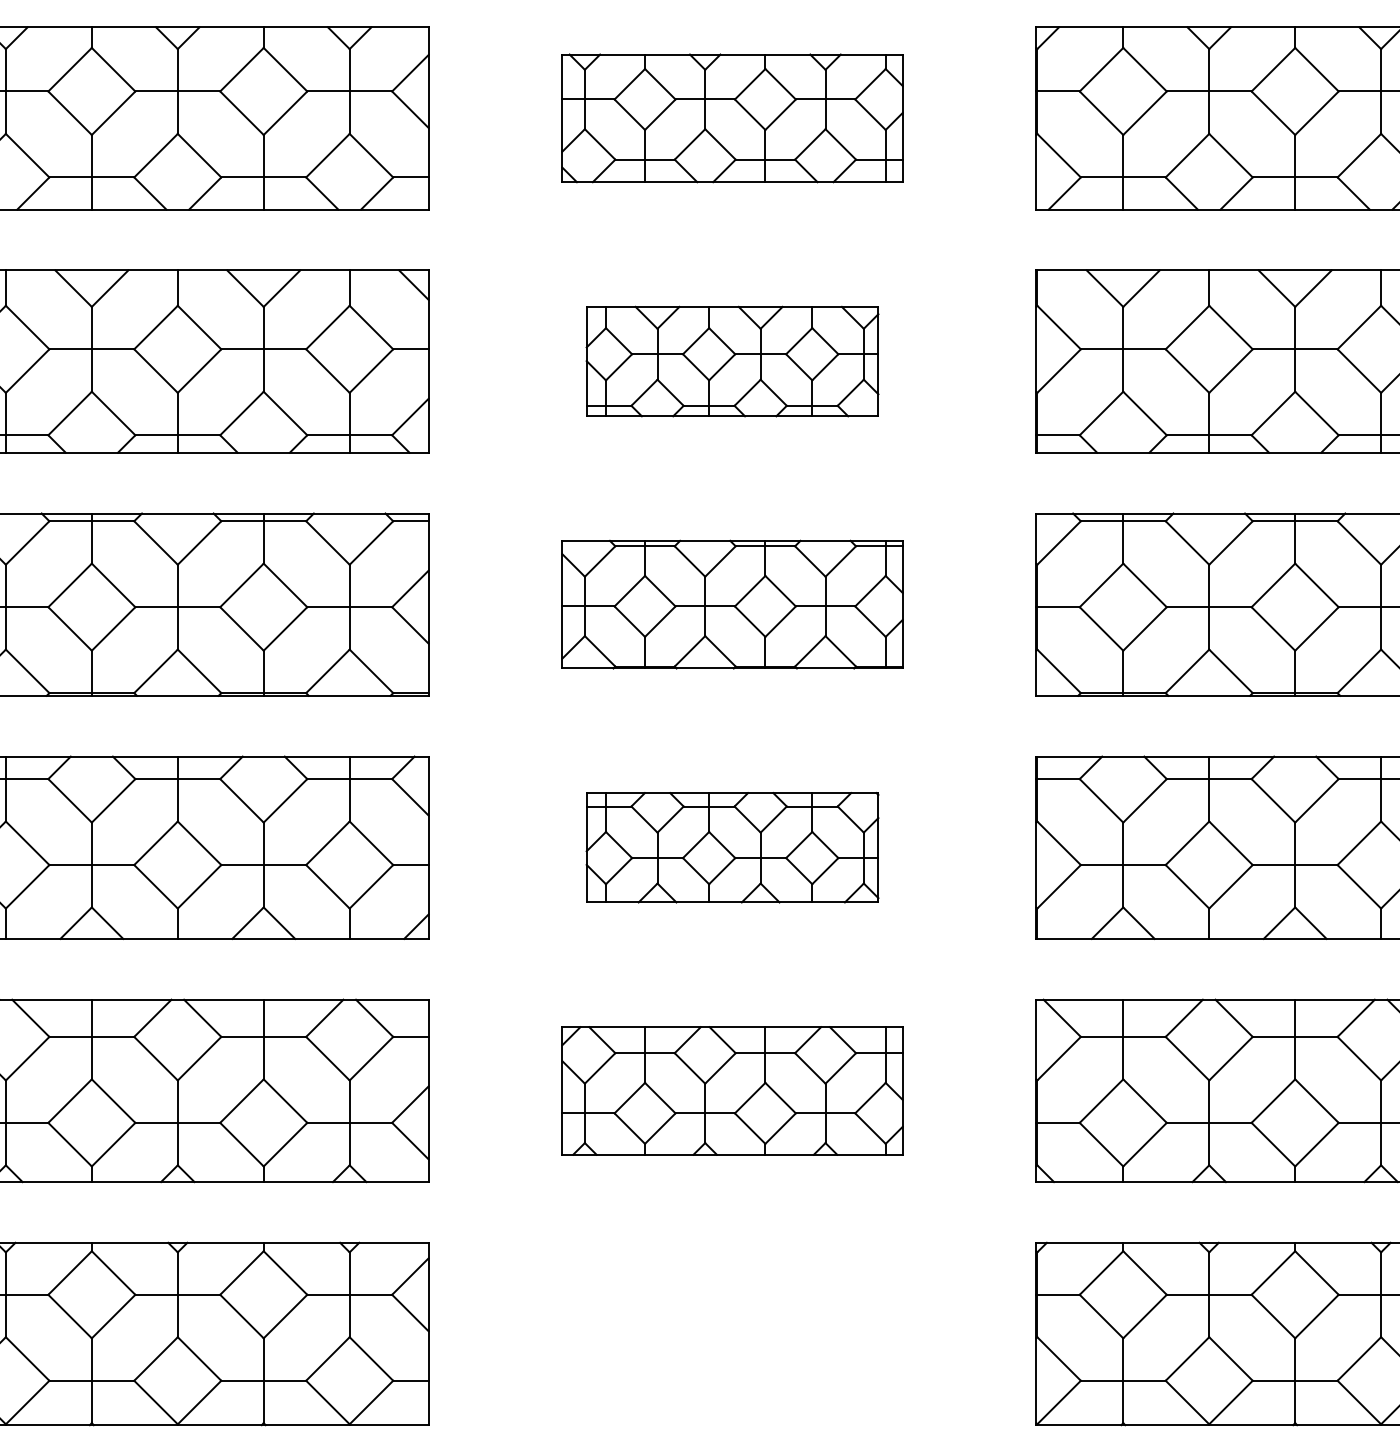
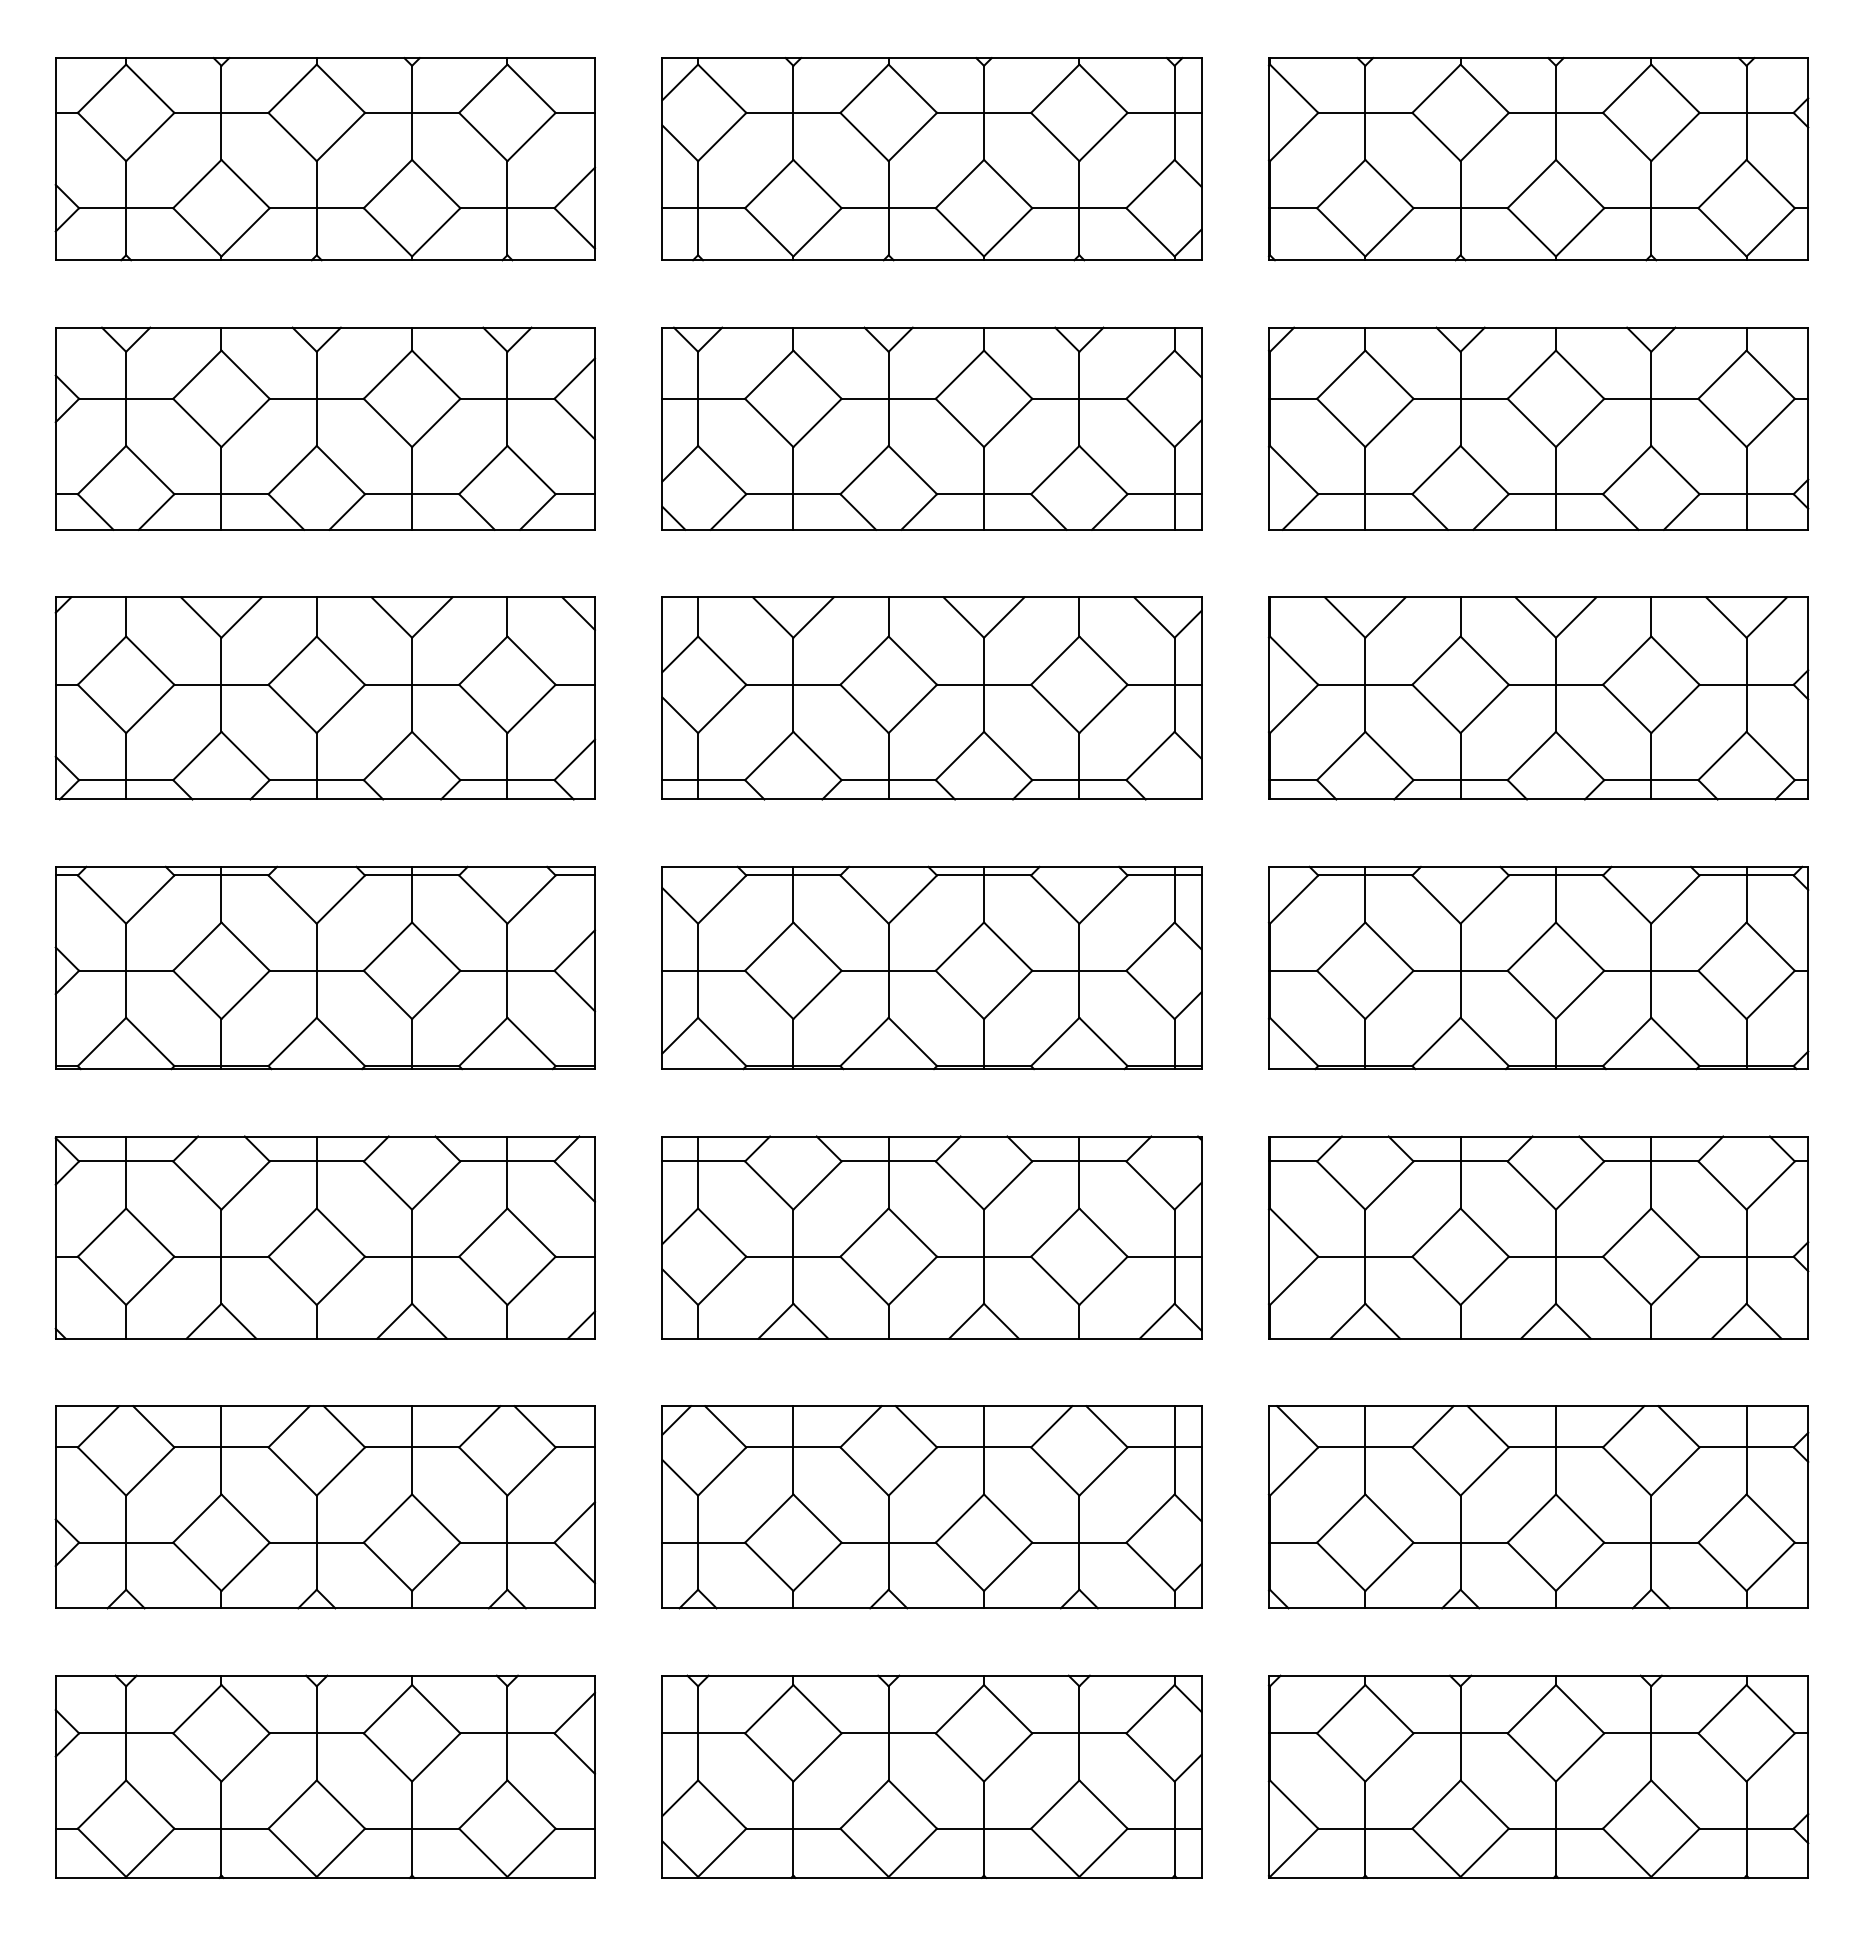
part: (732, 118) -> (931, 428), size x1.43
part: (732, 361) -> (931, 698), size x1.67
part: (732, 604) -> (931, 967), size x1.43
part: (732, 847) -> (931, 1237), size x1.67
part: (732, 1091) -> (931, 1507), size x1.43
part: (732, 1333) -> (931, 1776), added

